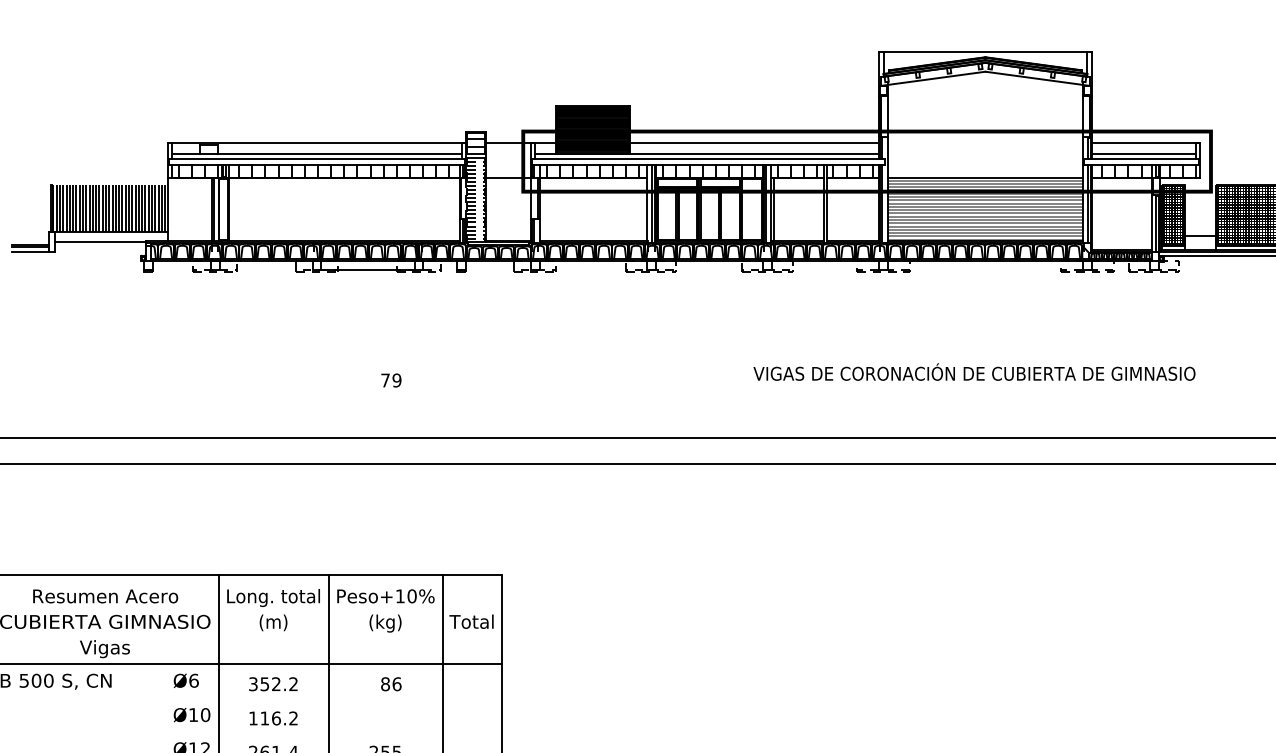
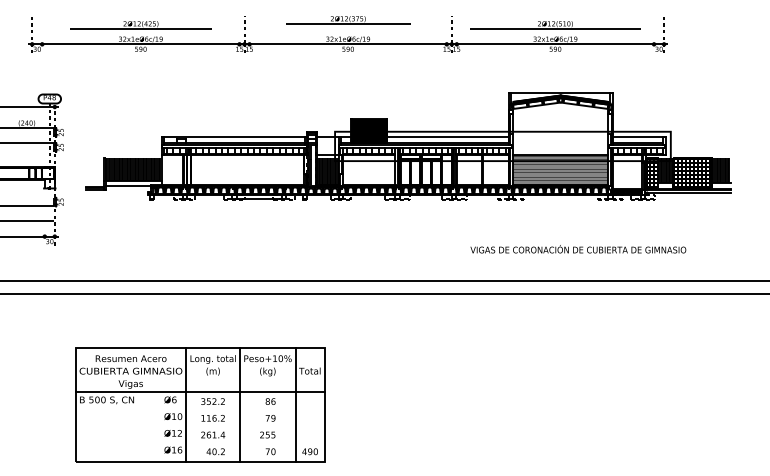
hatch: (1200, 208) -> (665, 169), added
hatch: (505, 212) -> (326, 171), added
text: (974, 372) -> (578, 249), moved
text: (391, 380) -> (270, 418), moved

